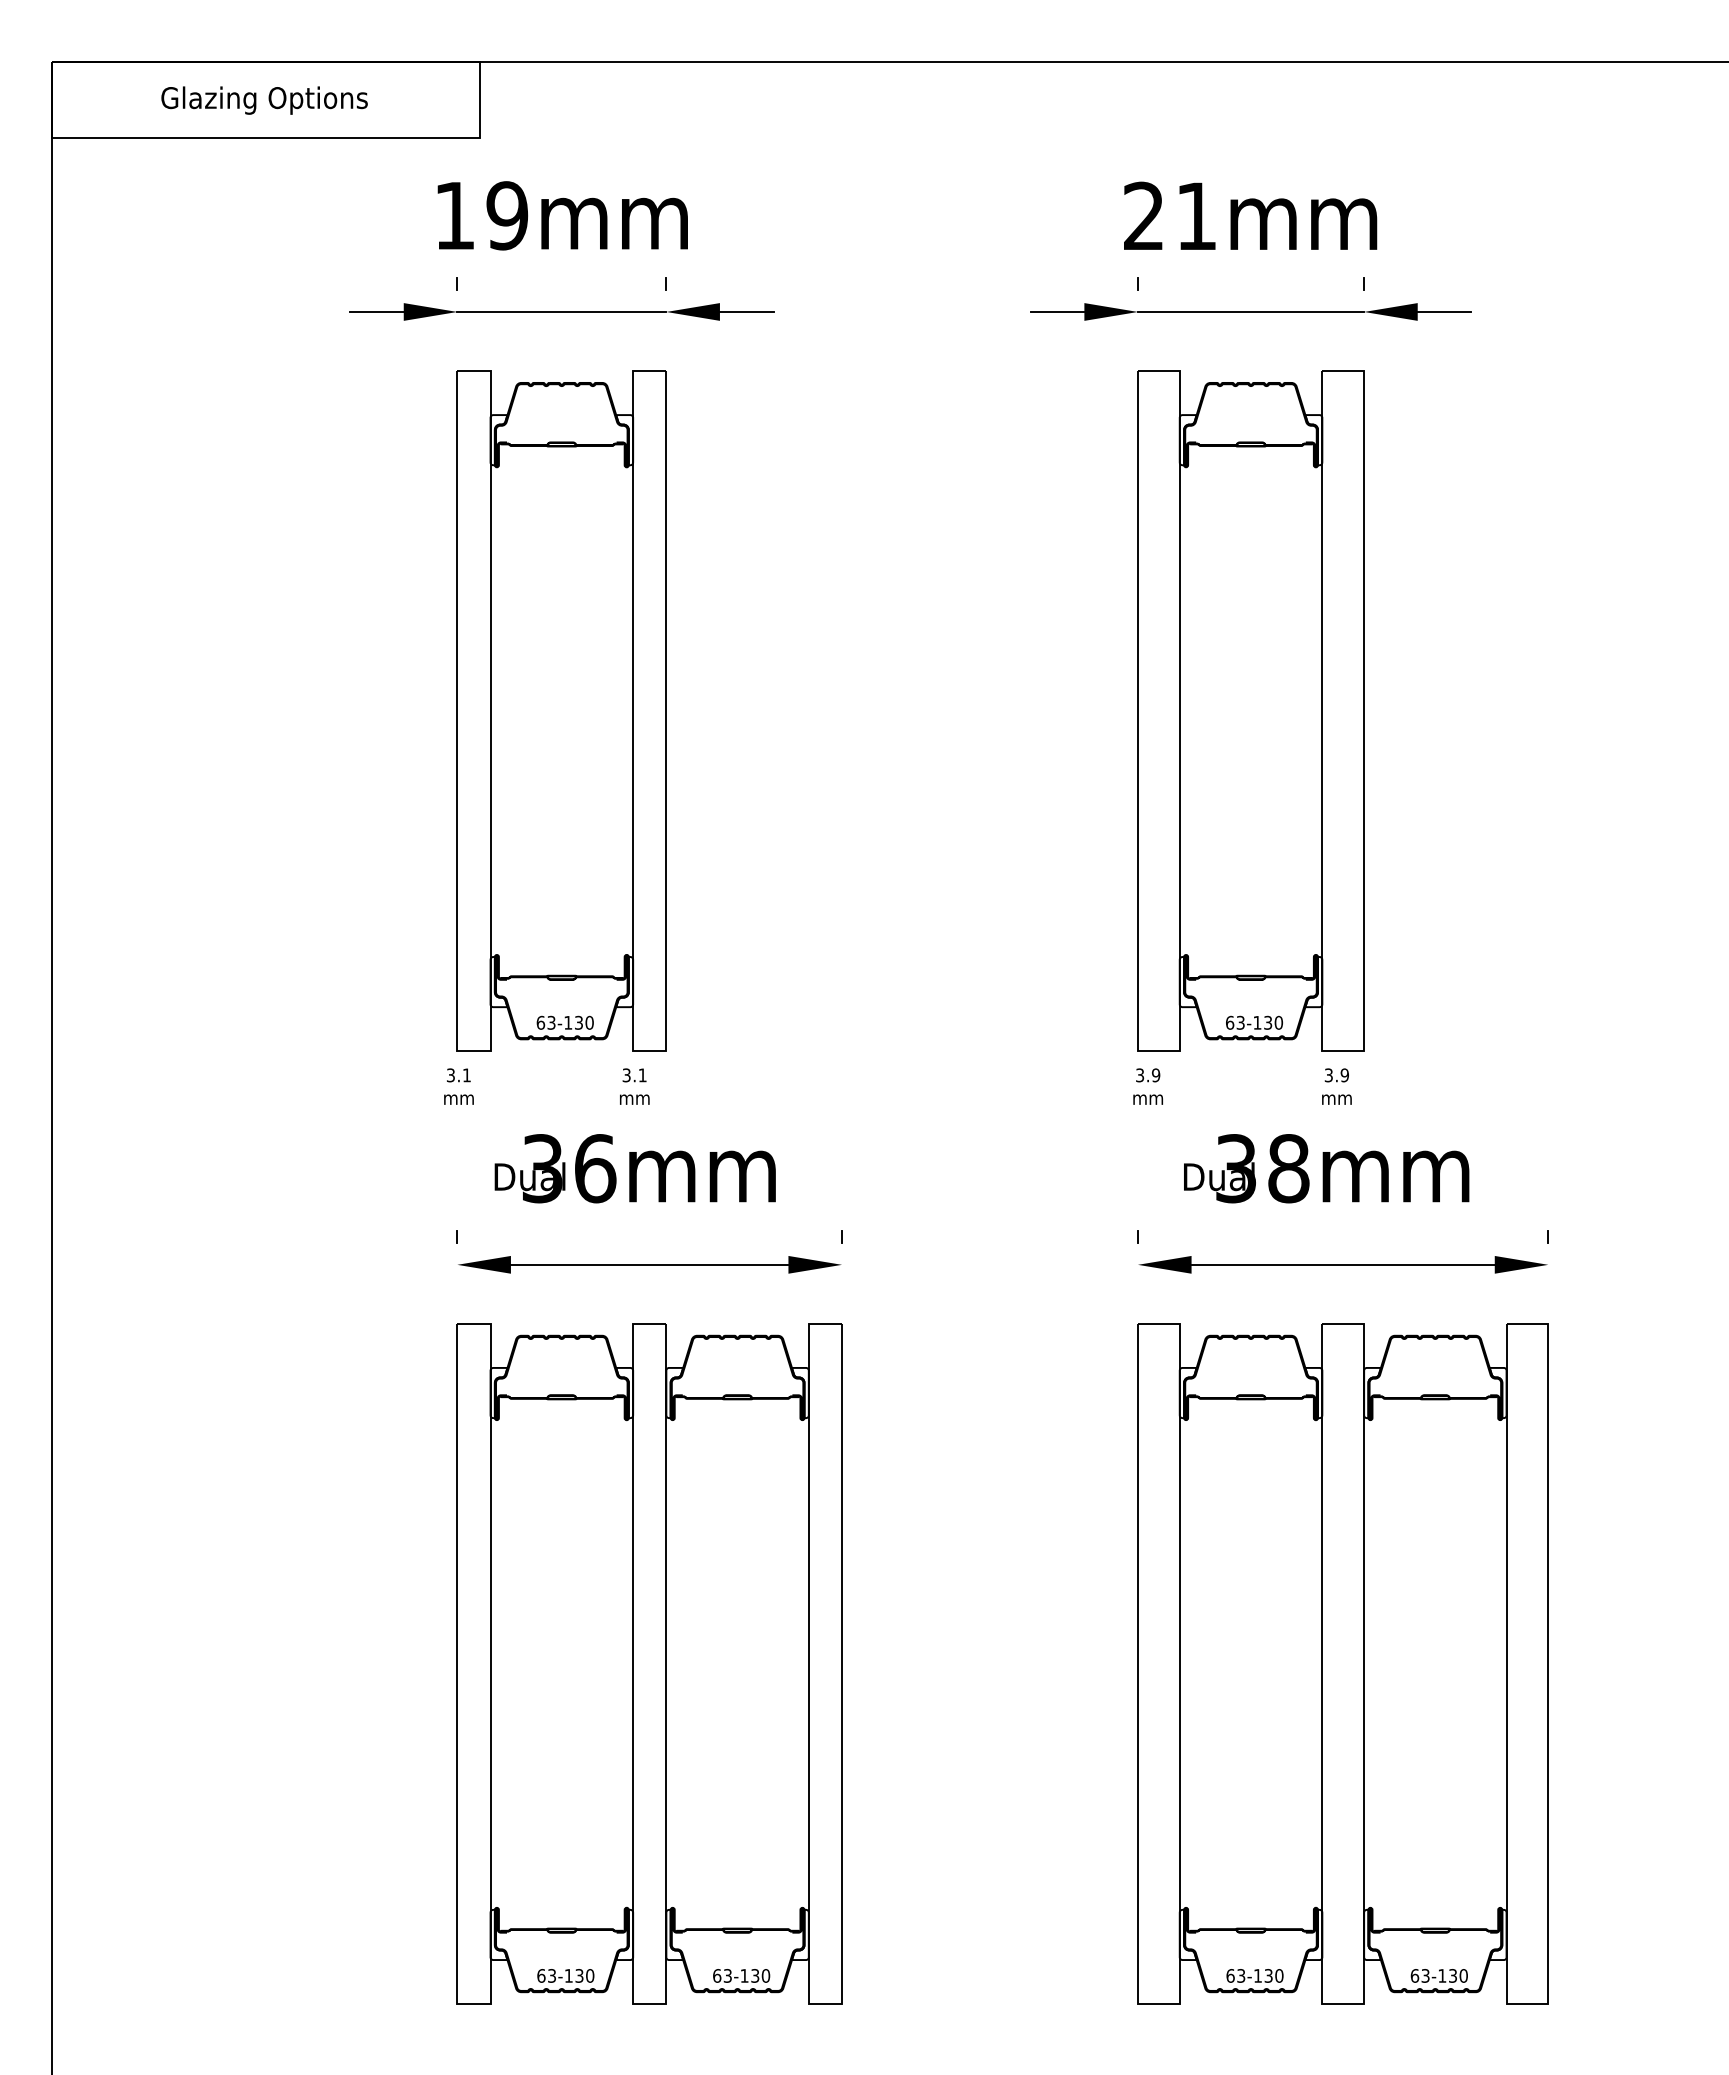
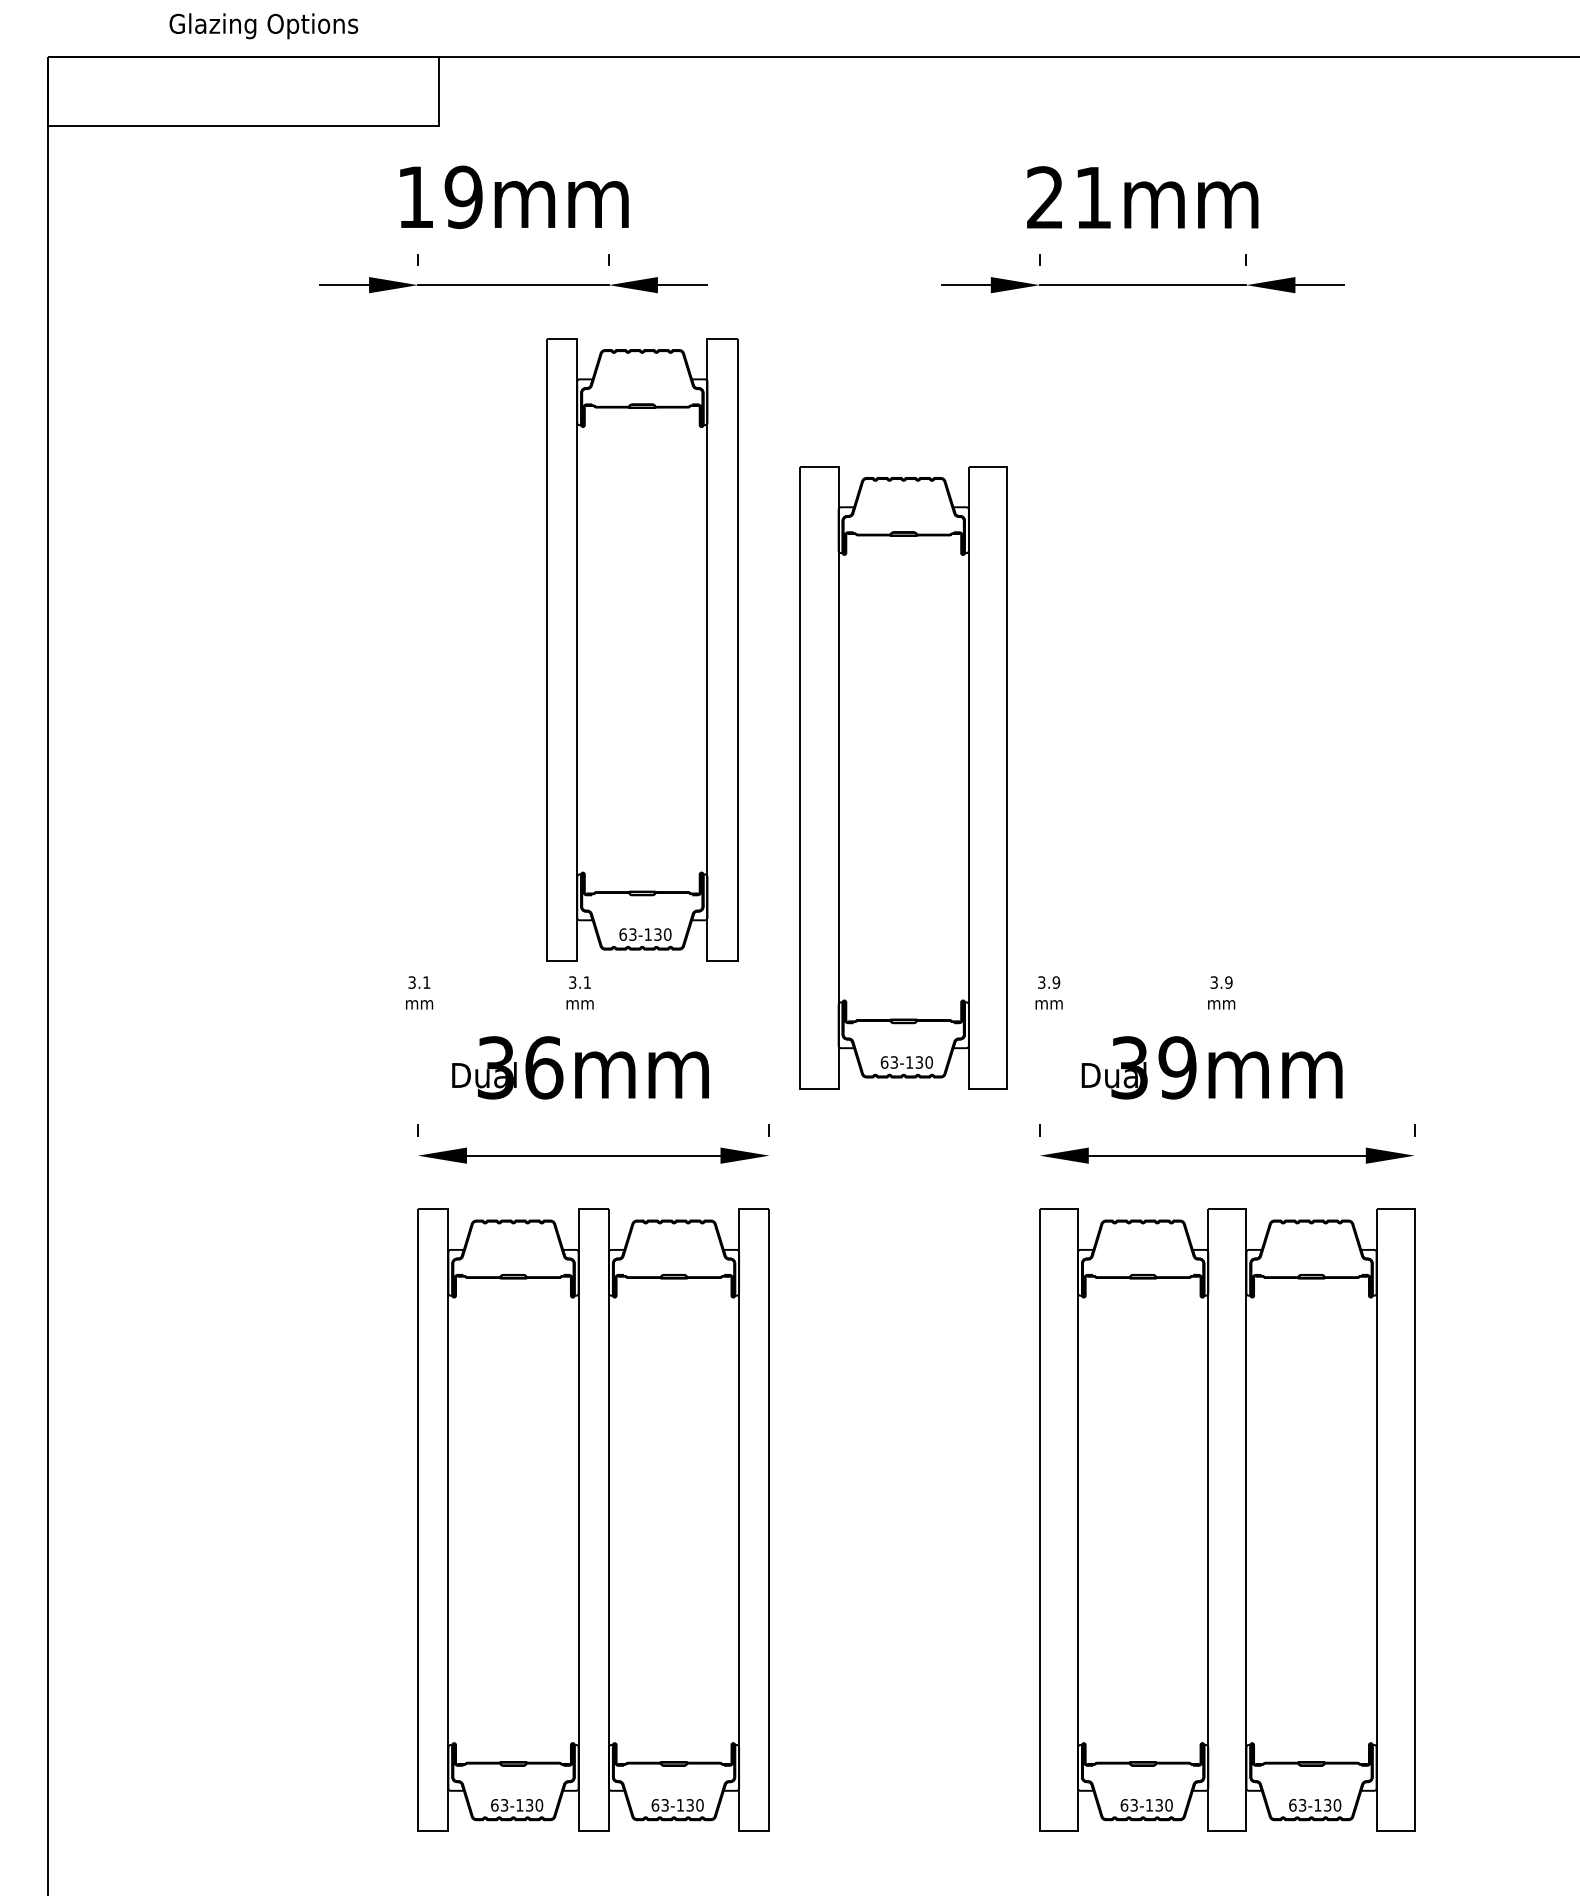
text: (264, 100) -> (263, 26), moved
part: (561, 710) -> (641, 649), moved
part: (1250, 710) -> (903, 777), moved
text: (1288, 1168) -> (1177, 1067), 38mm -> 39mm

